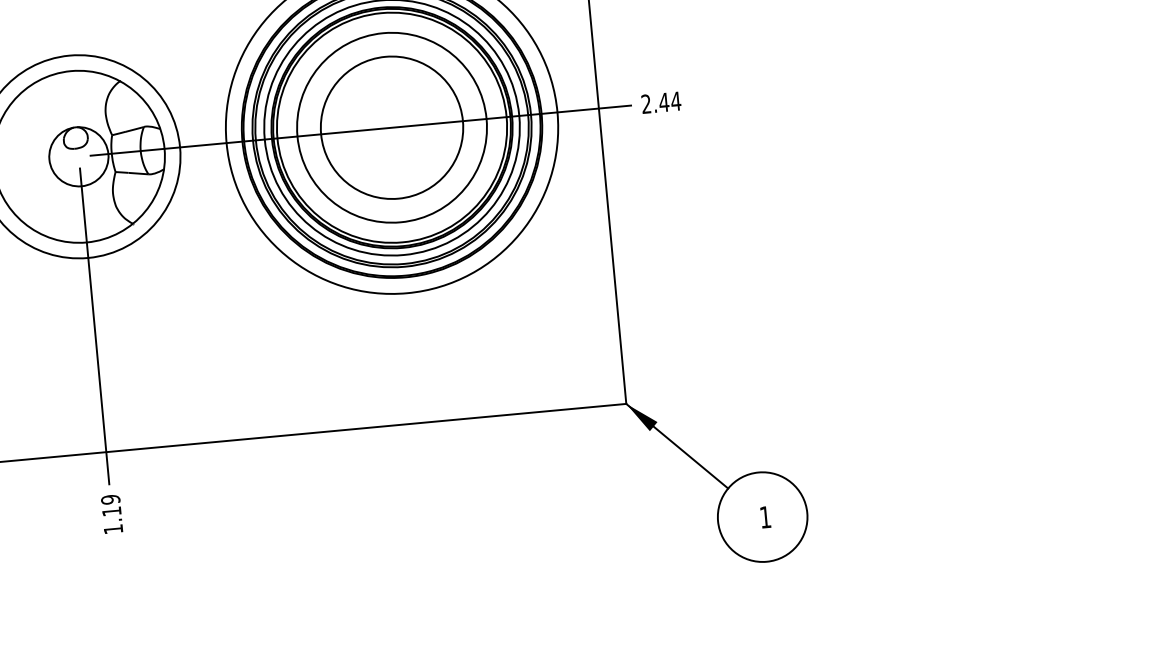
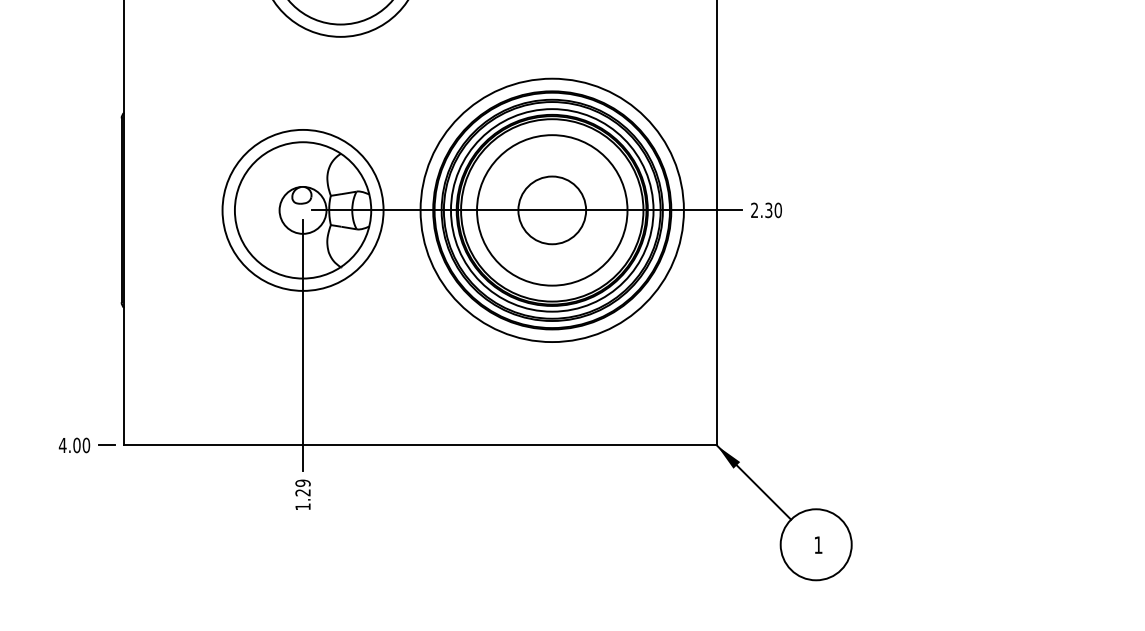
text: (670, 102) -> (773, 210), 2.44 -> 2.30
circle: (390, 126) -> (551, 209), size x0.6
text: (111, 511) -> (302, 492), 1.19 -> 1.29

